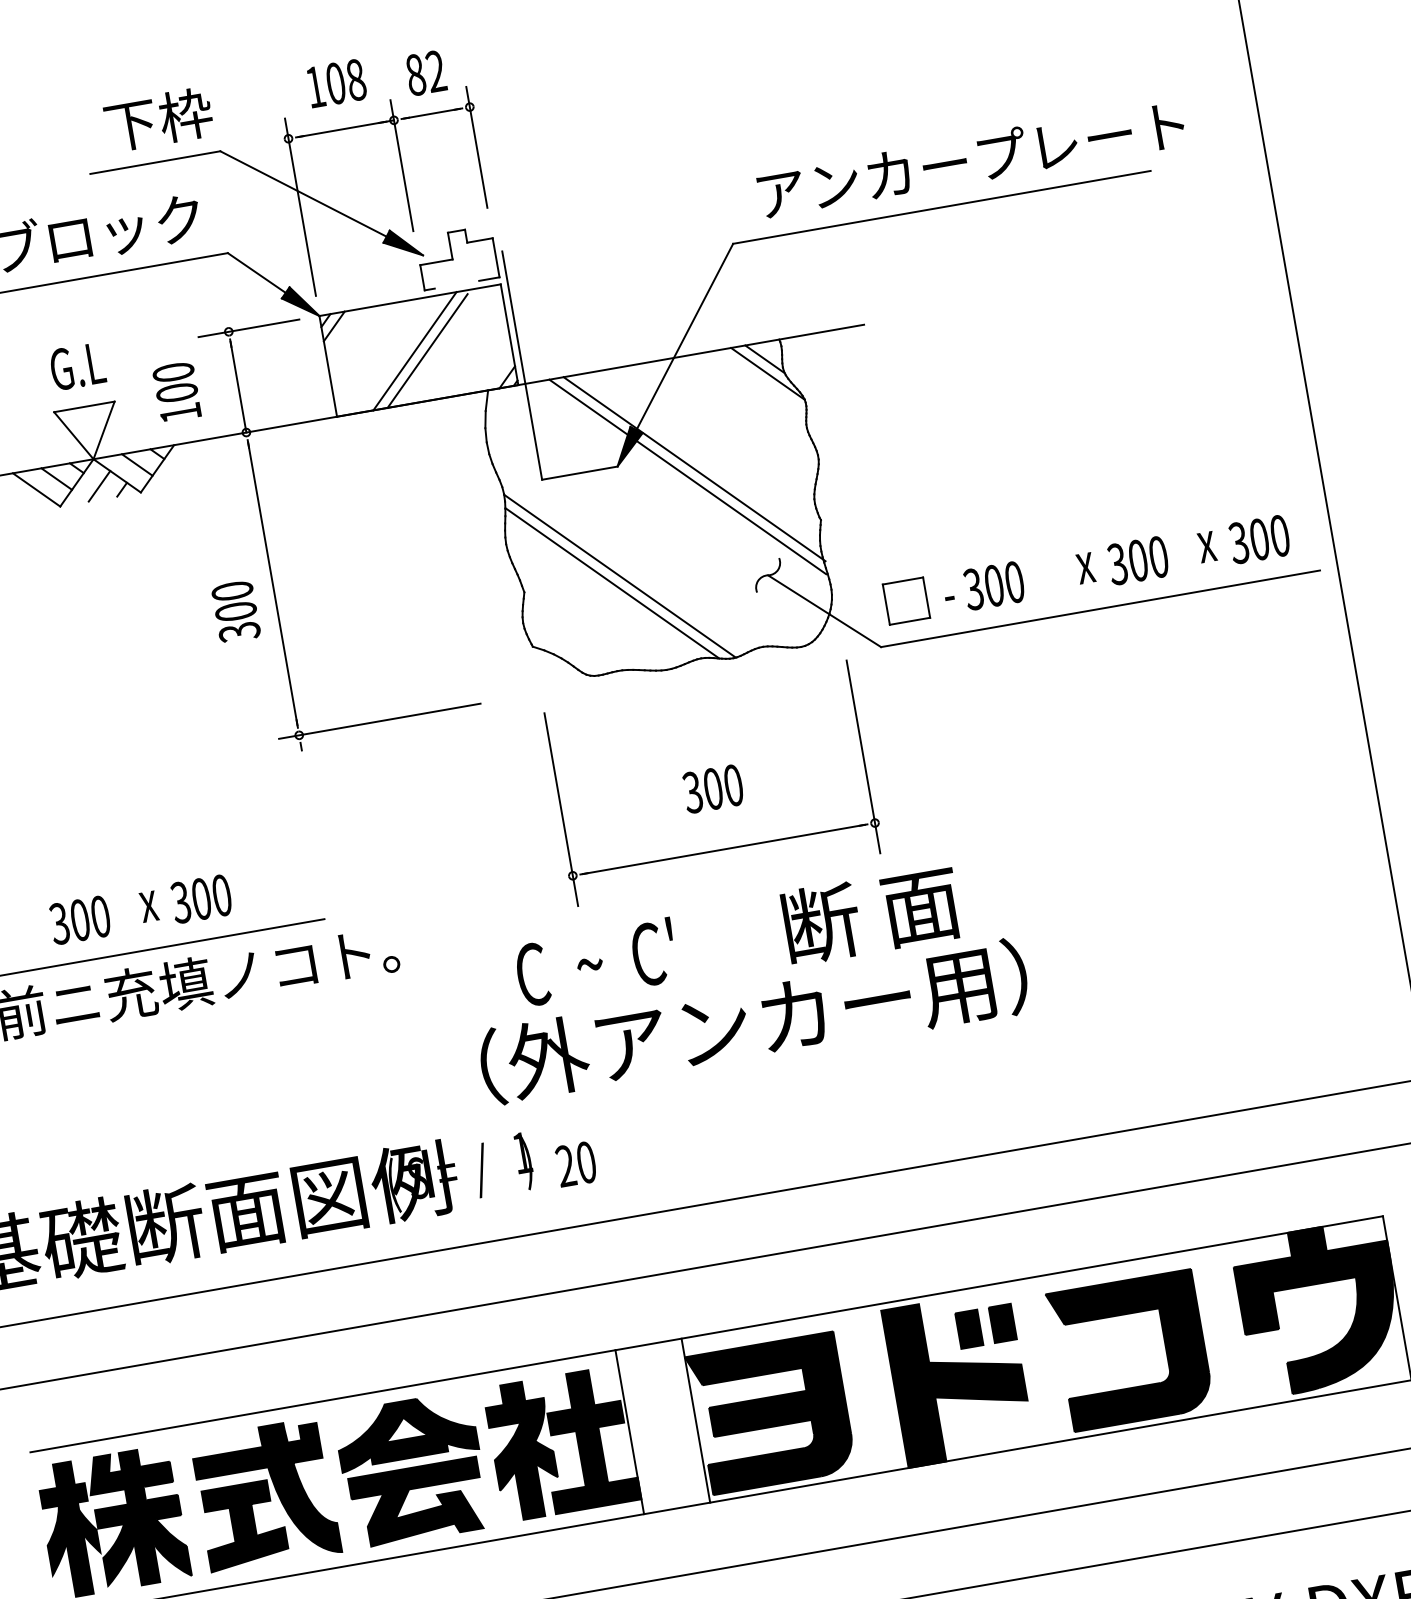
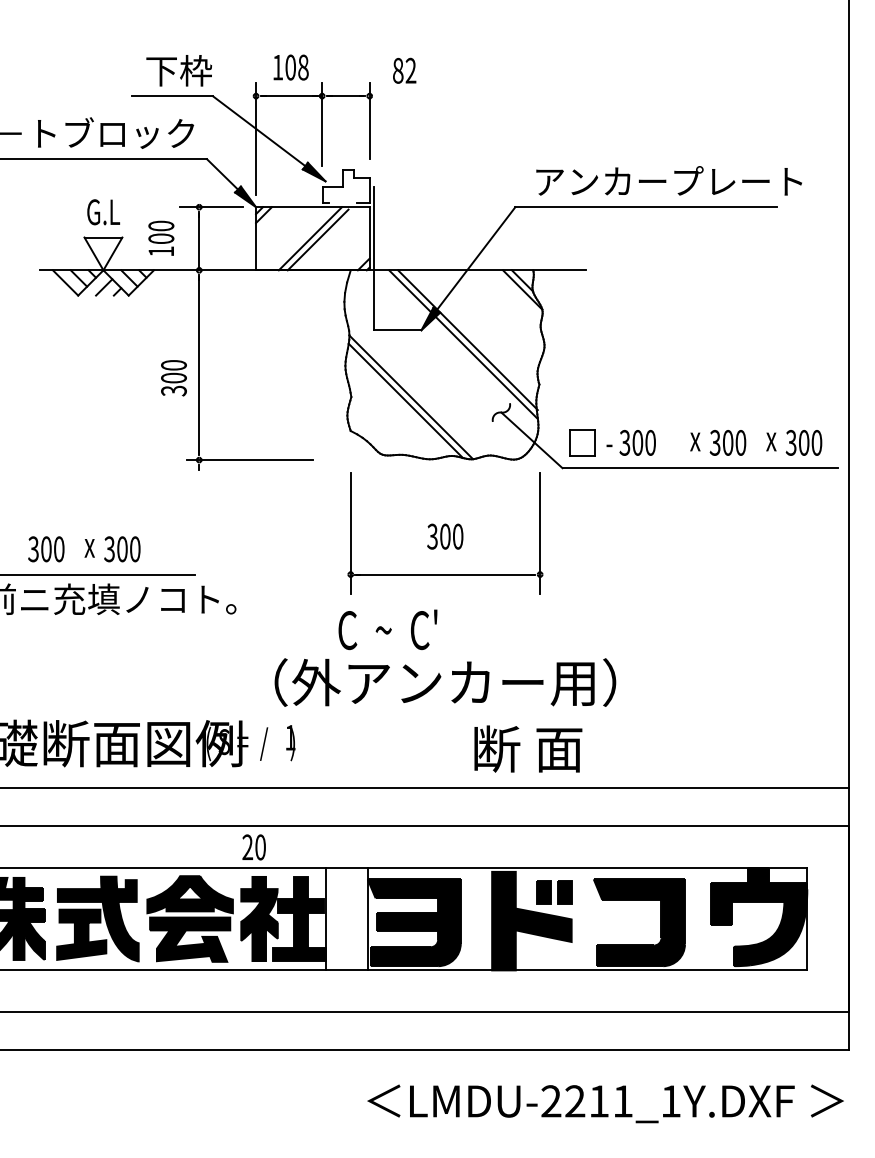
text: (425, 72) -> (404, 70), moved
text: (871, 913) -> (528, 748), moved
text: (595, 962) -> (387, 629), moved
text: (575, 1164) -> (253, 847), moved

